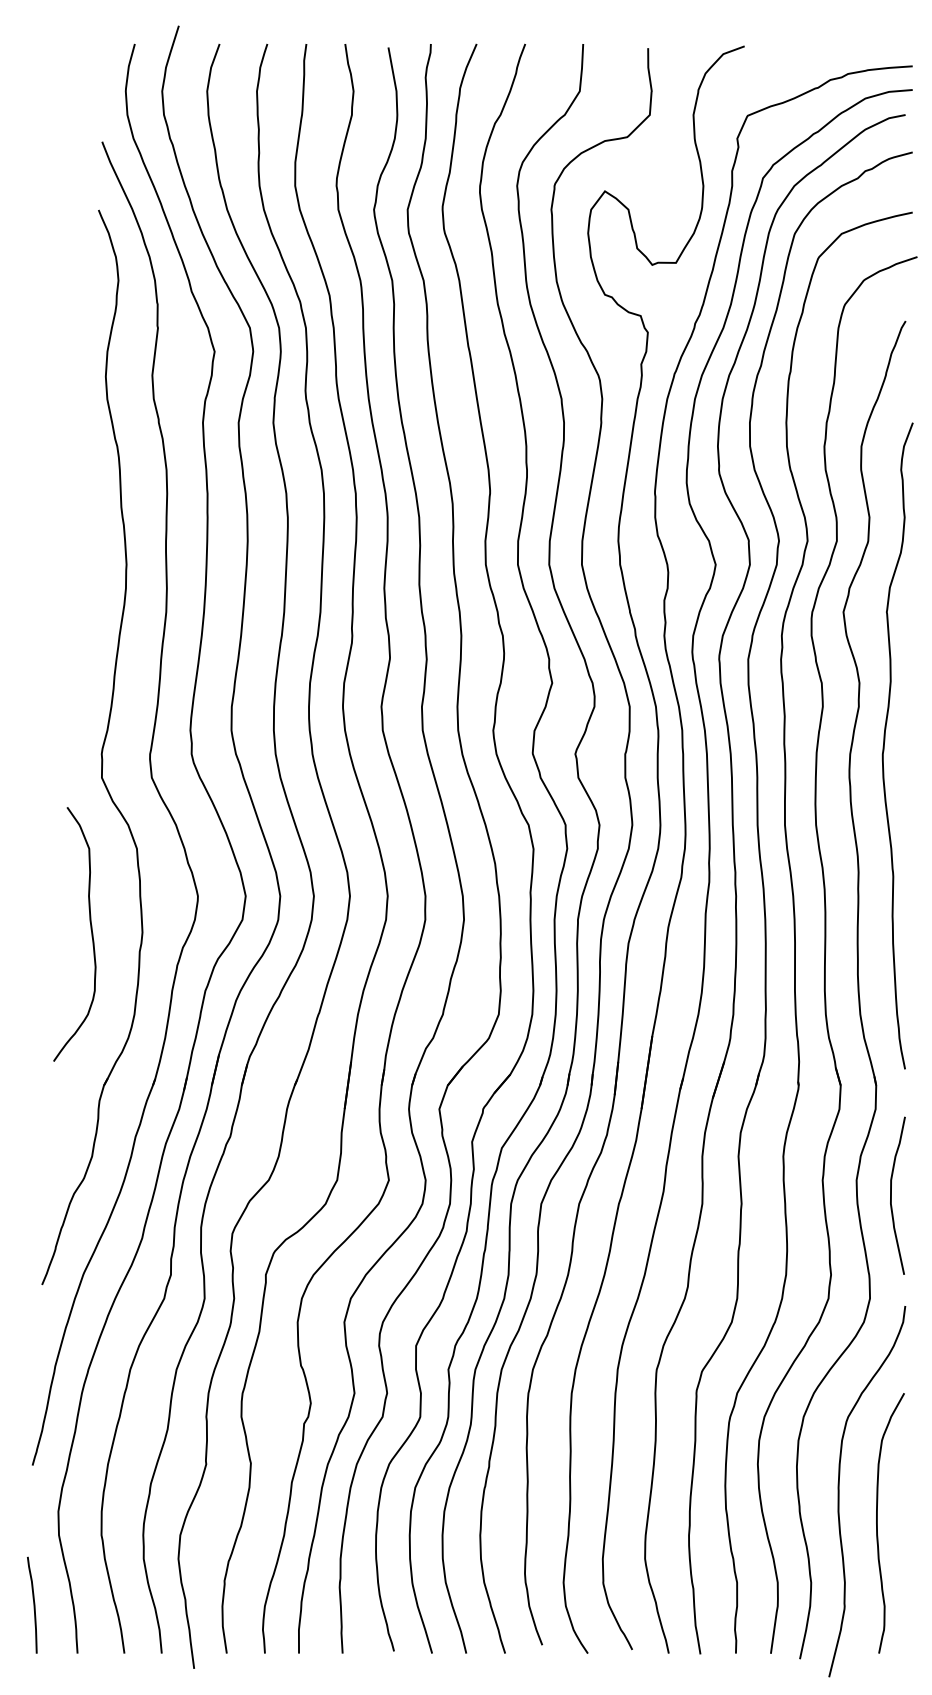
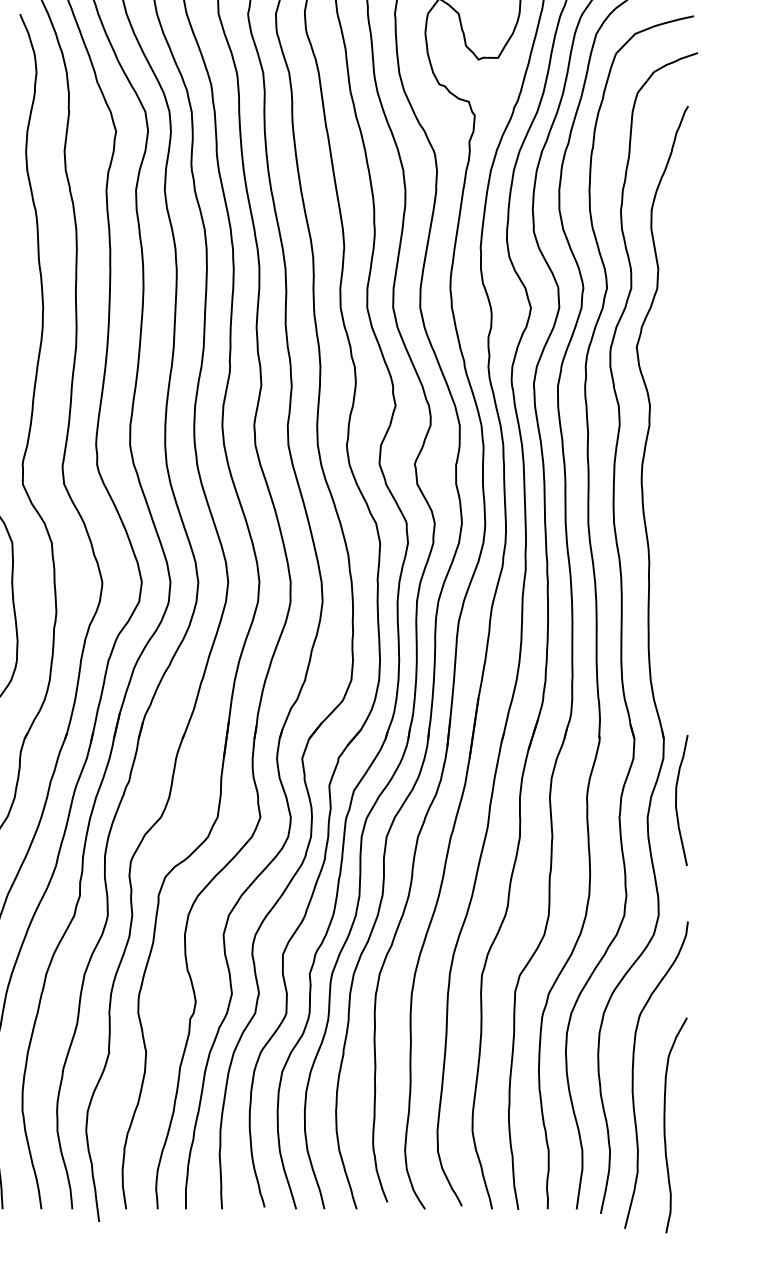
curve: (885, 741) -> (671, 454), removed
curve: (891, 1195) -> (676, 800), moved
curve: (877, 1523) -> (664, 1125), moved

